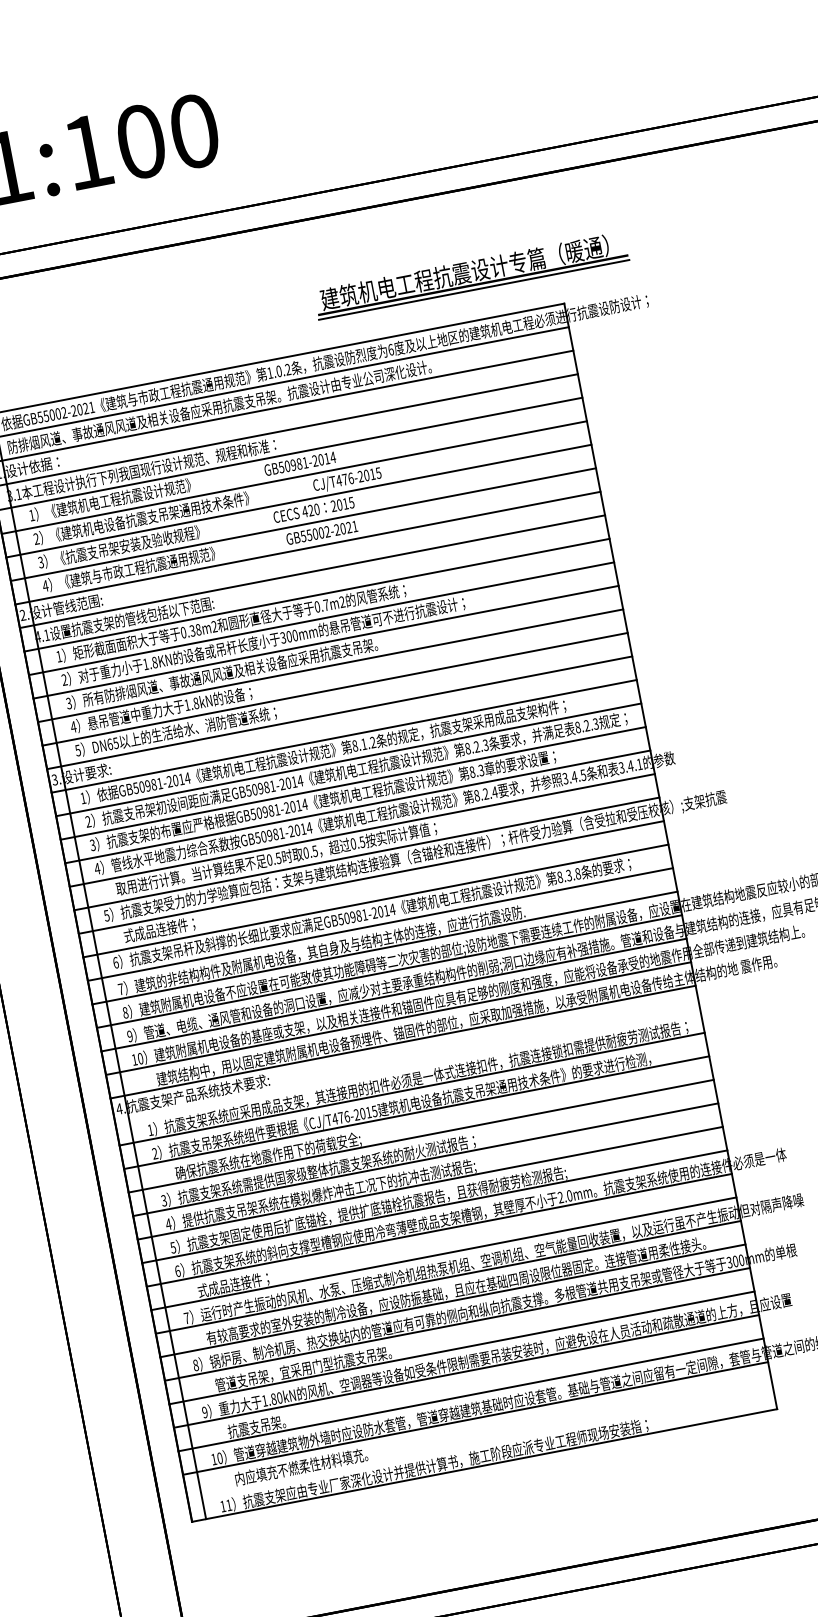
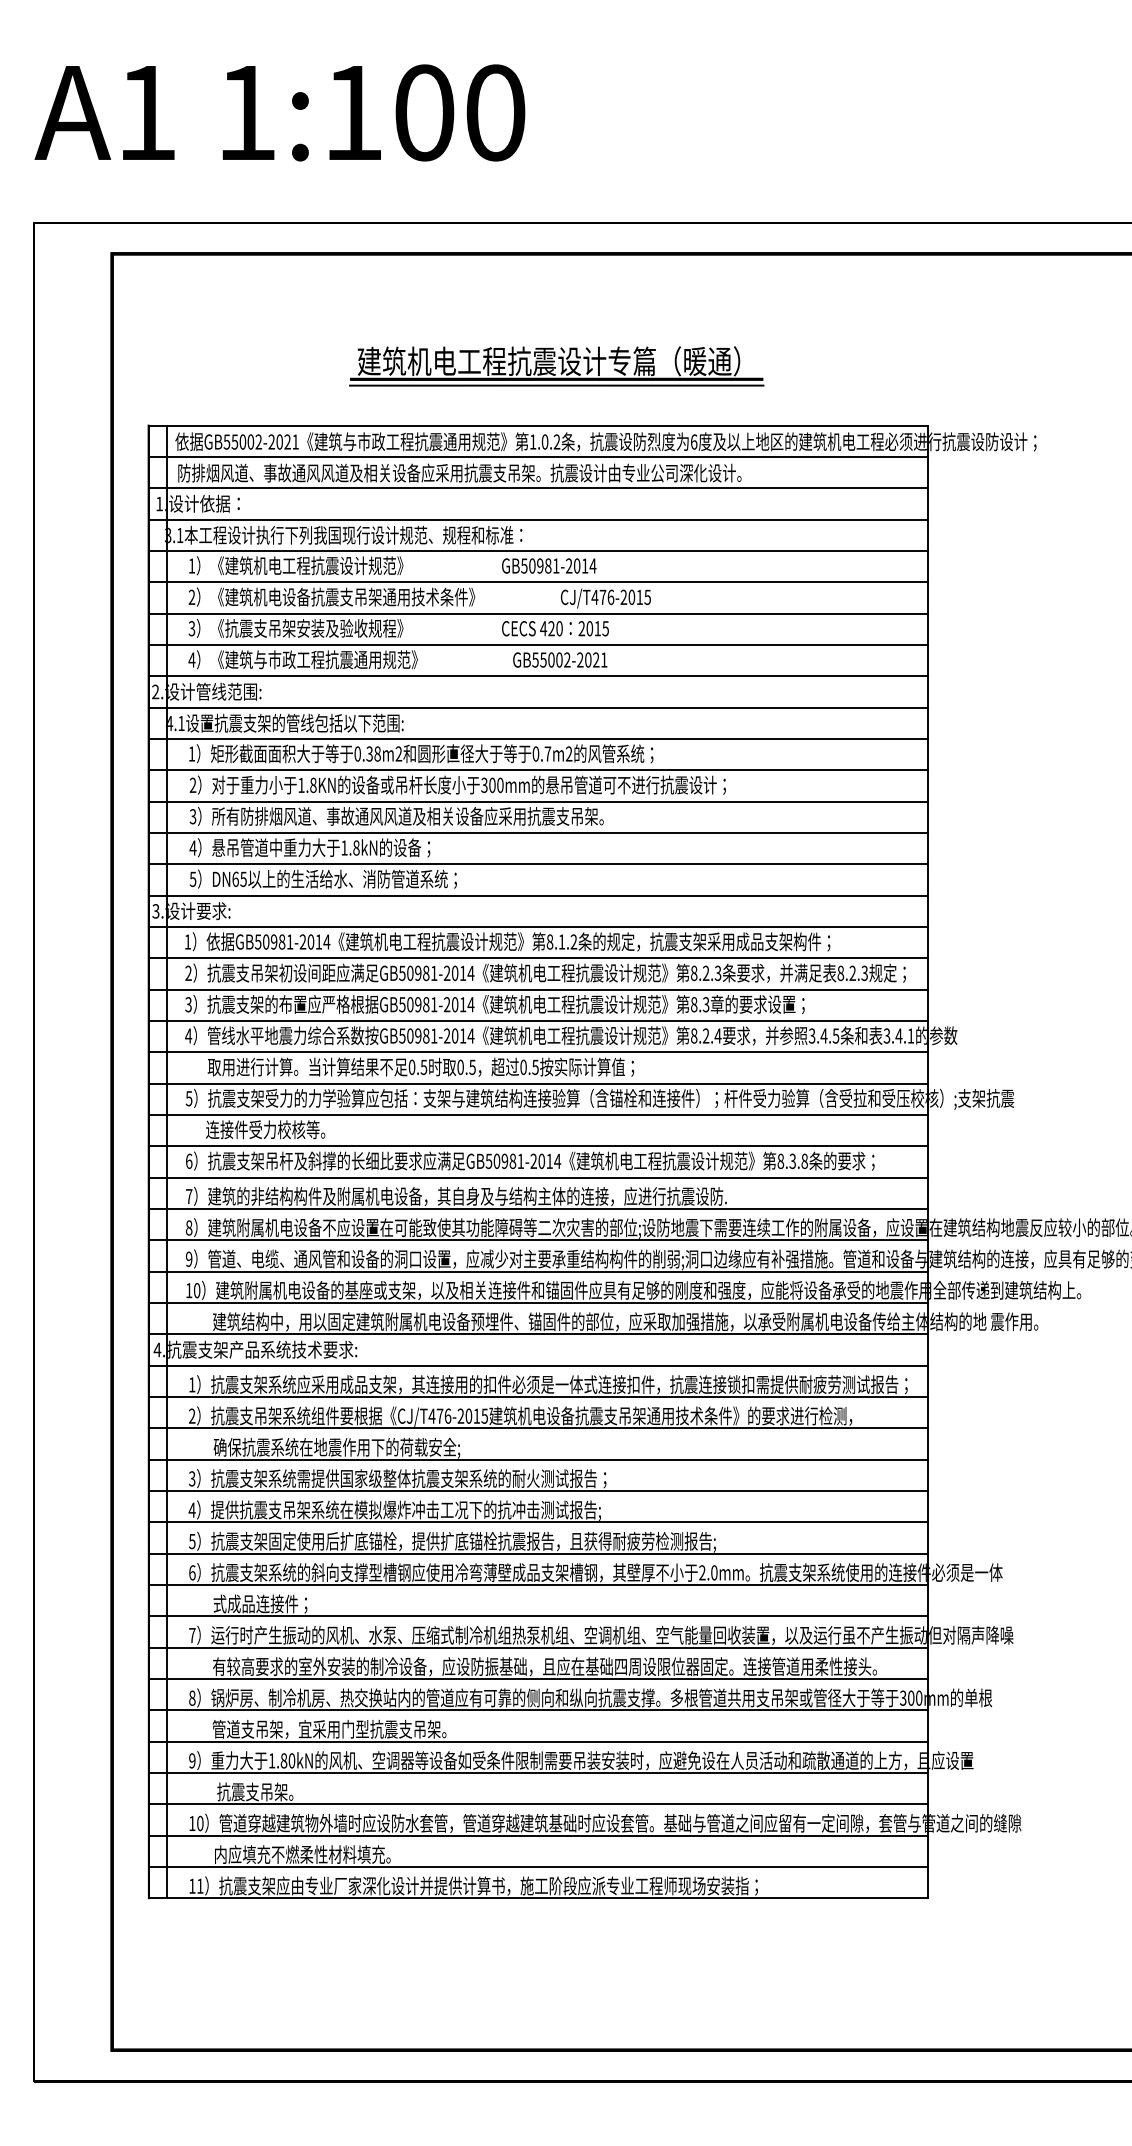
part: (471, 275) -> (556, 366), moved
text: (168, 927) -> (265, 1129), 式成品连接件； -> 连接件受力校核等。
line: (407, 1065) -> (538, 1365), added
line: (480, 1441) -> (538, 1866), added

